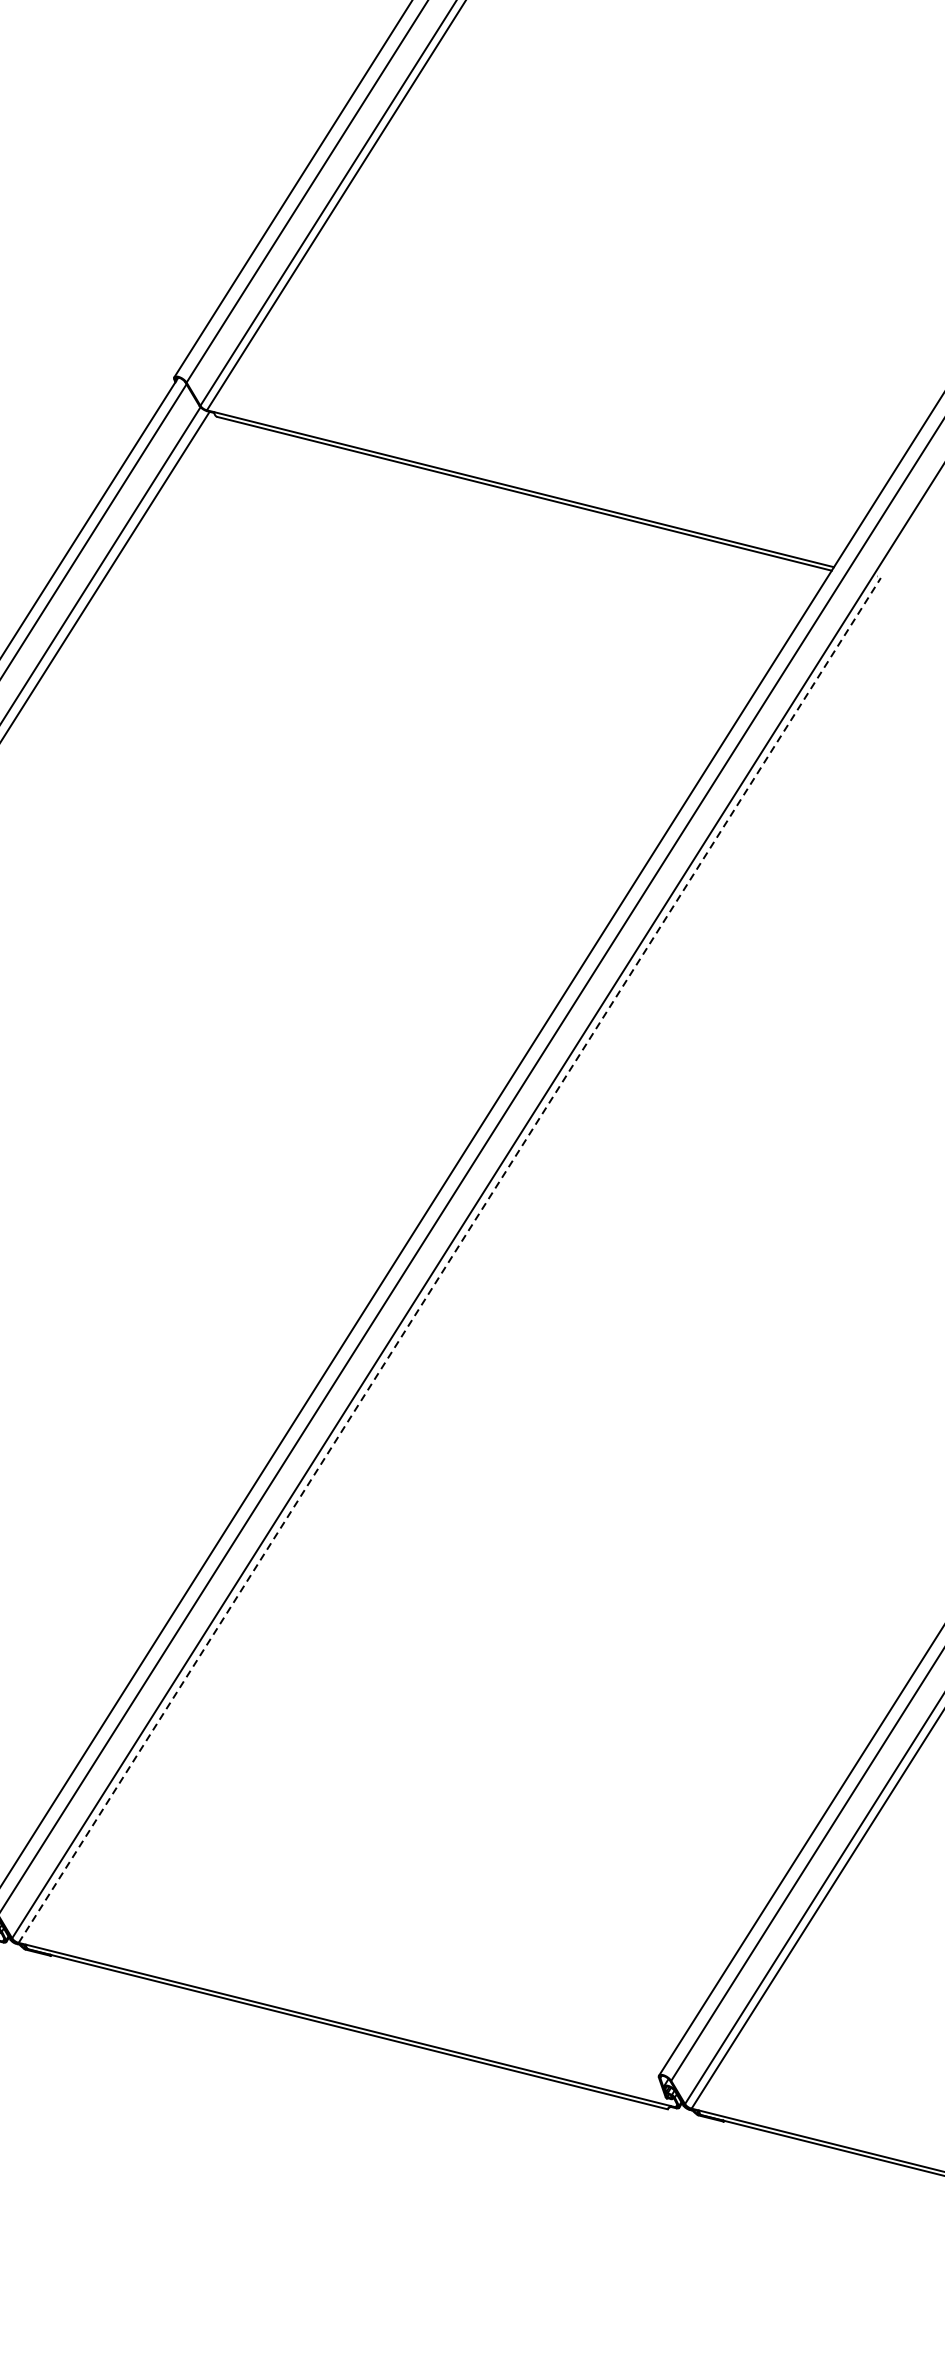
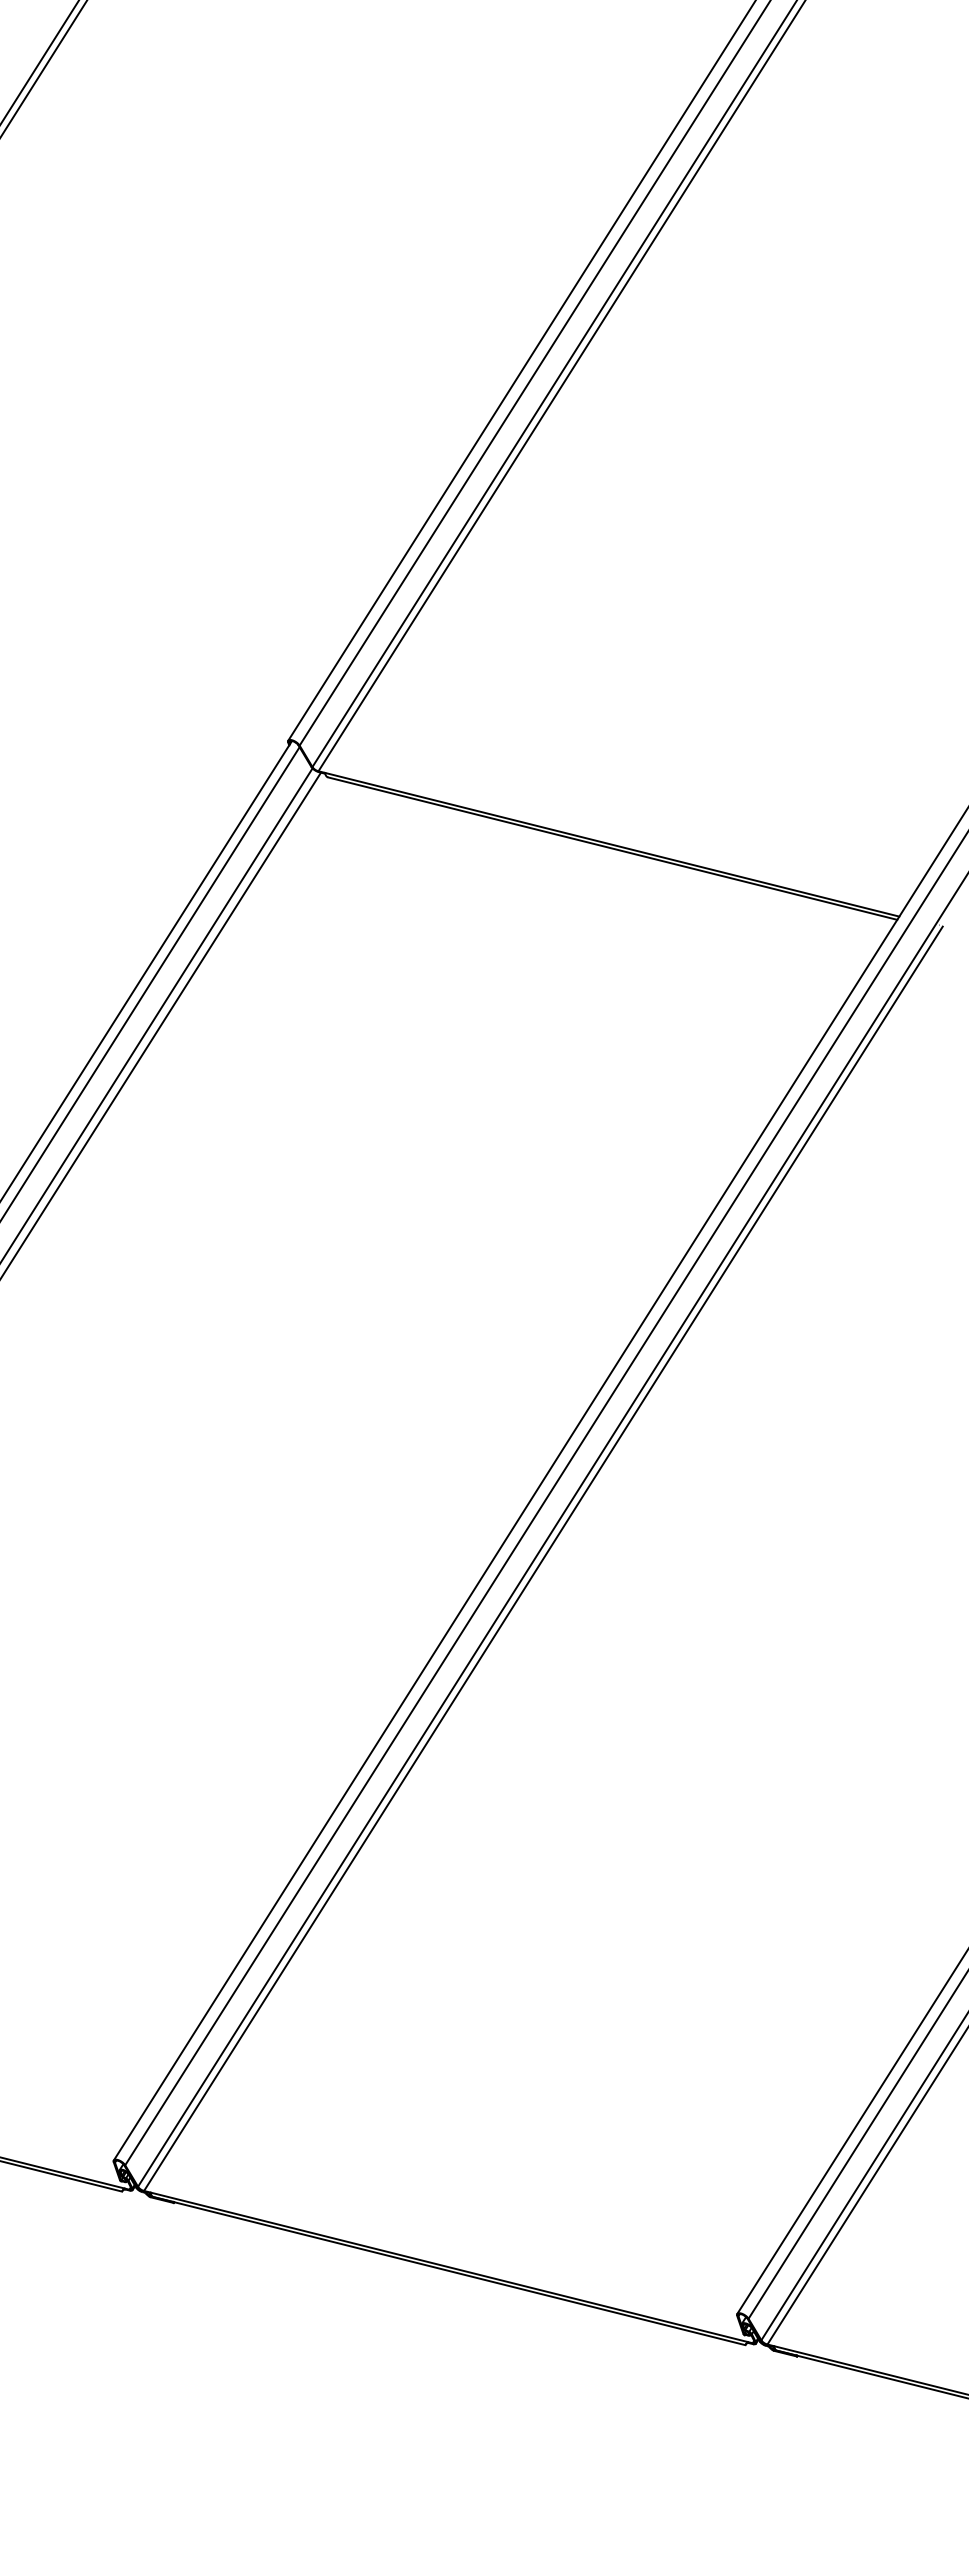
line: (449, 1260) -> (543, 1558), dashed -> solid

